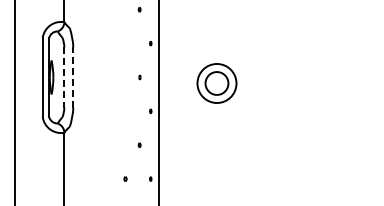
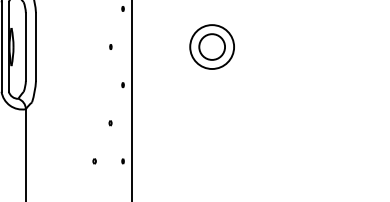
line: (64, 77) -> (26, 47), dashed -> solid
line: (73, 77) -> (36, 47), dashed -> solid
part: (216, 83) -> (211, 47), moved

